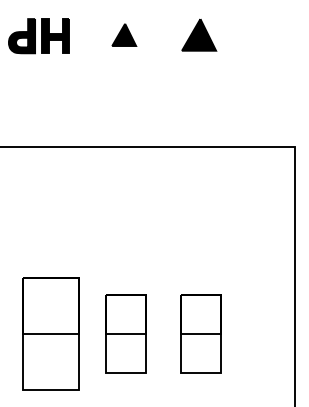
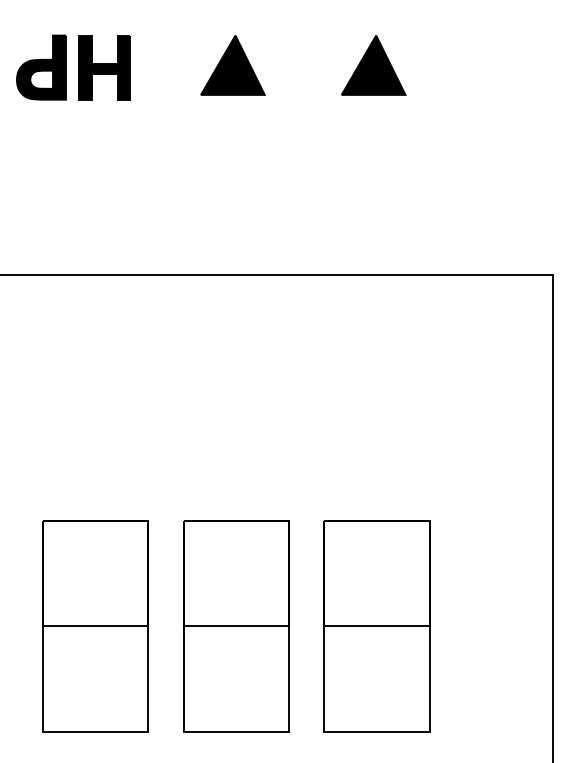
part: (124, 34) -> (233, 64), size x1.43
part: (125, 333) -> (235, 625), size x1.43
part: (200, 333) -> (376, 625), size x1.43

